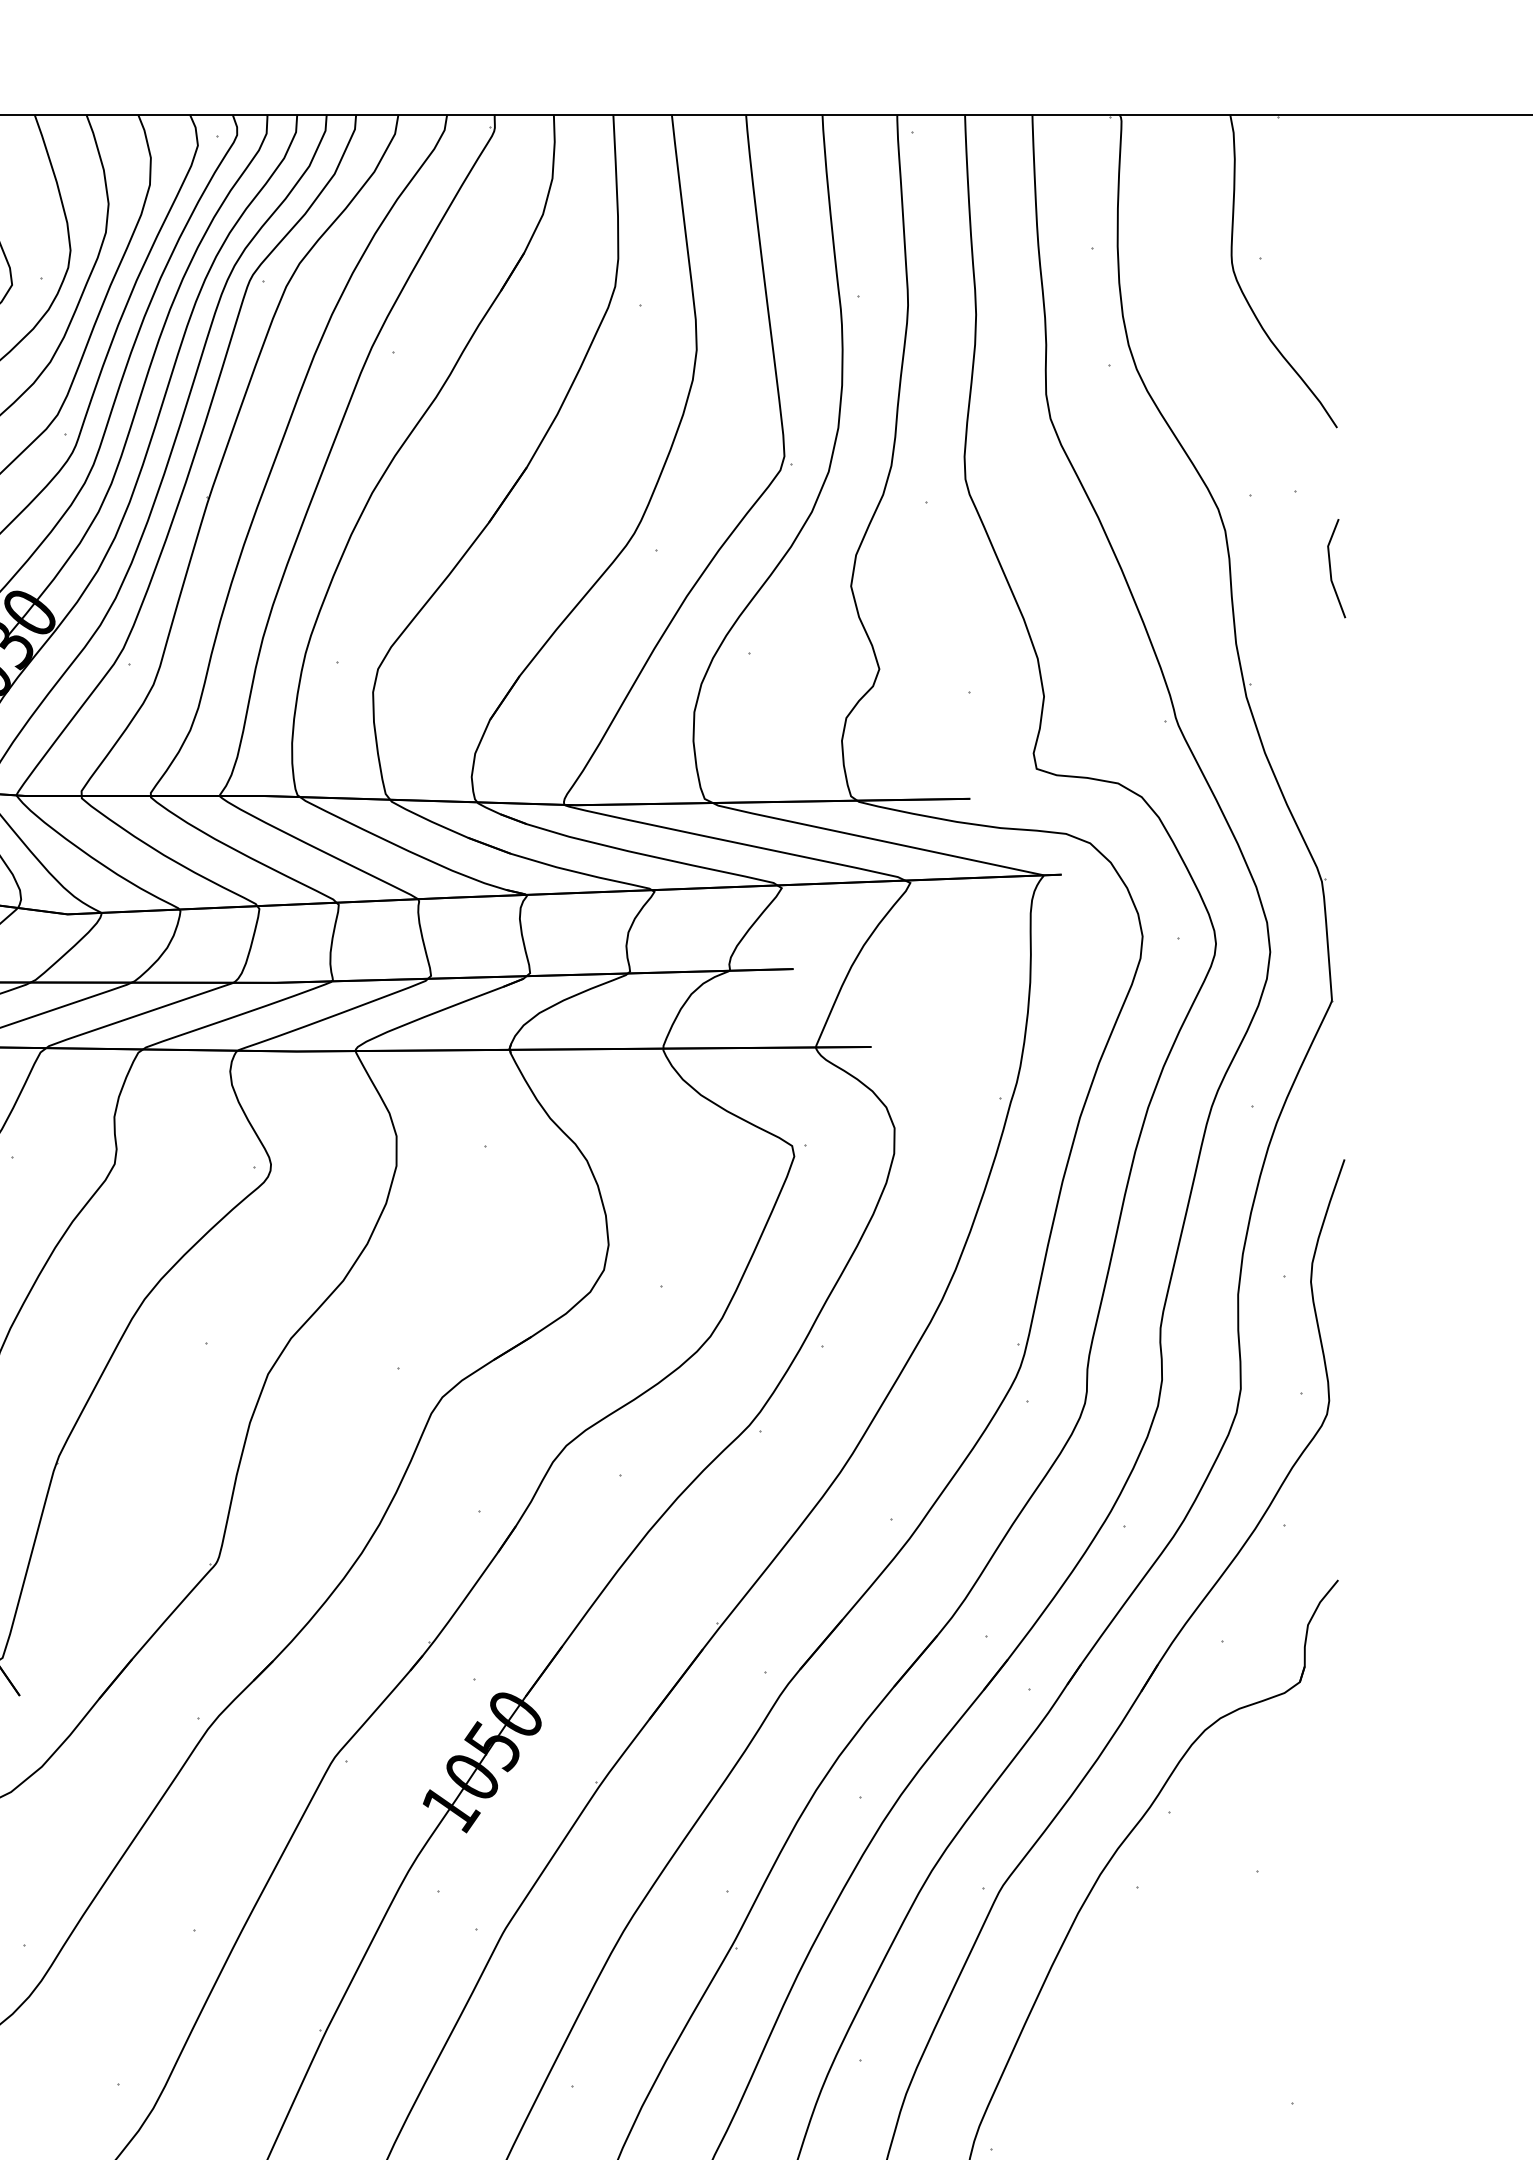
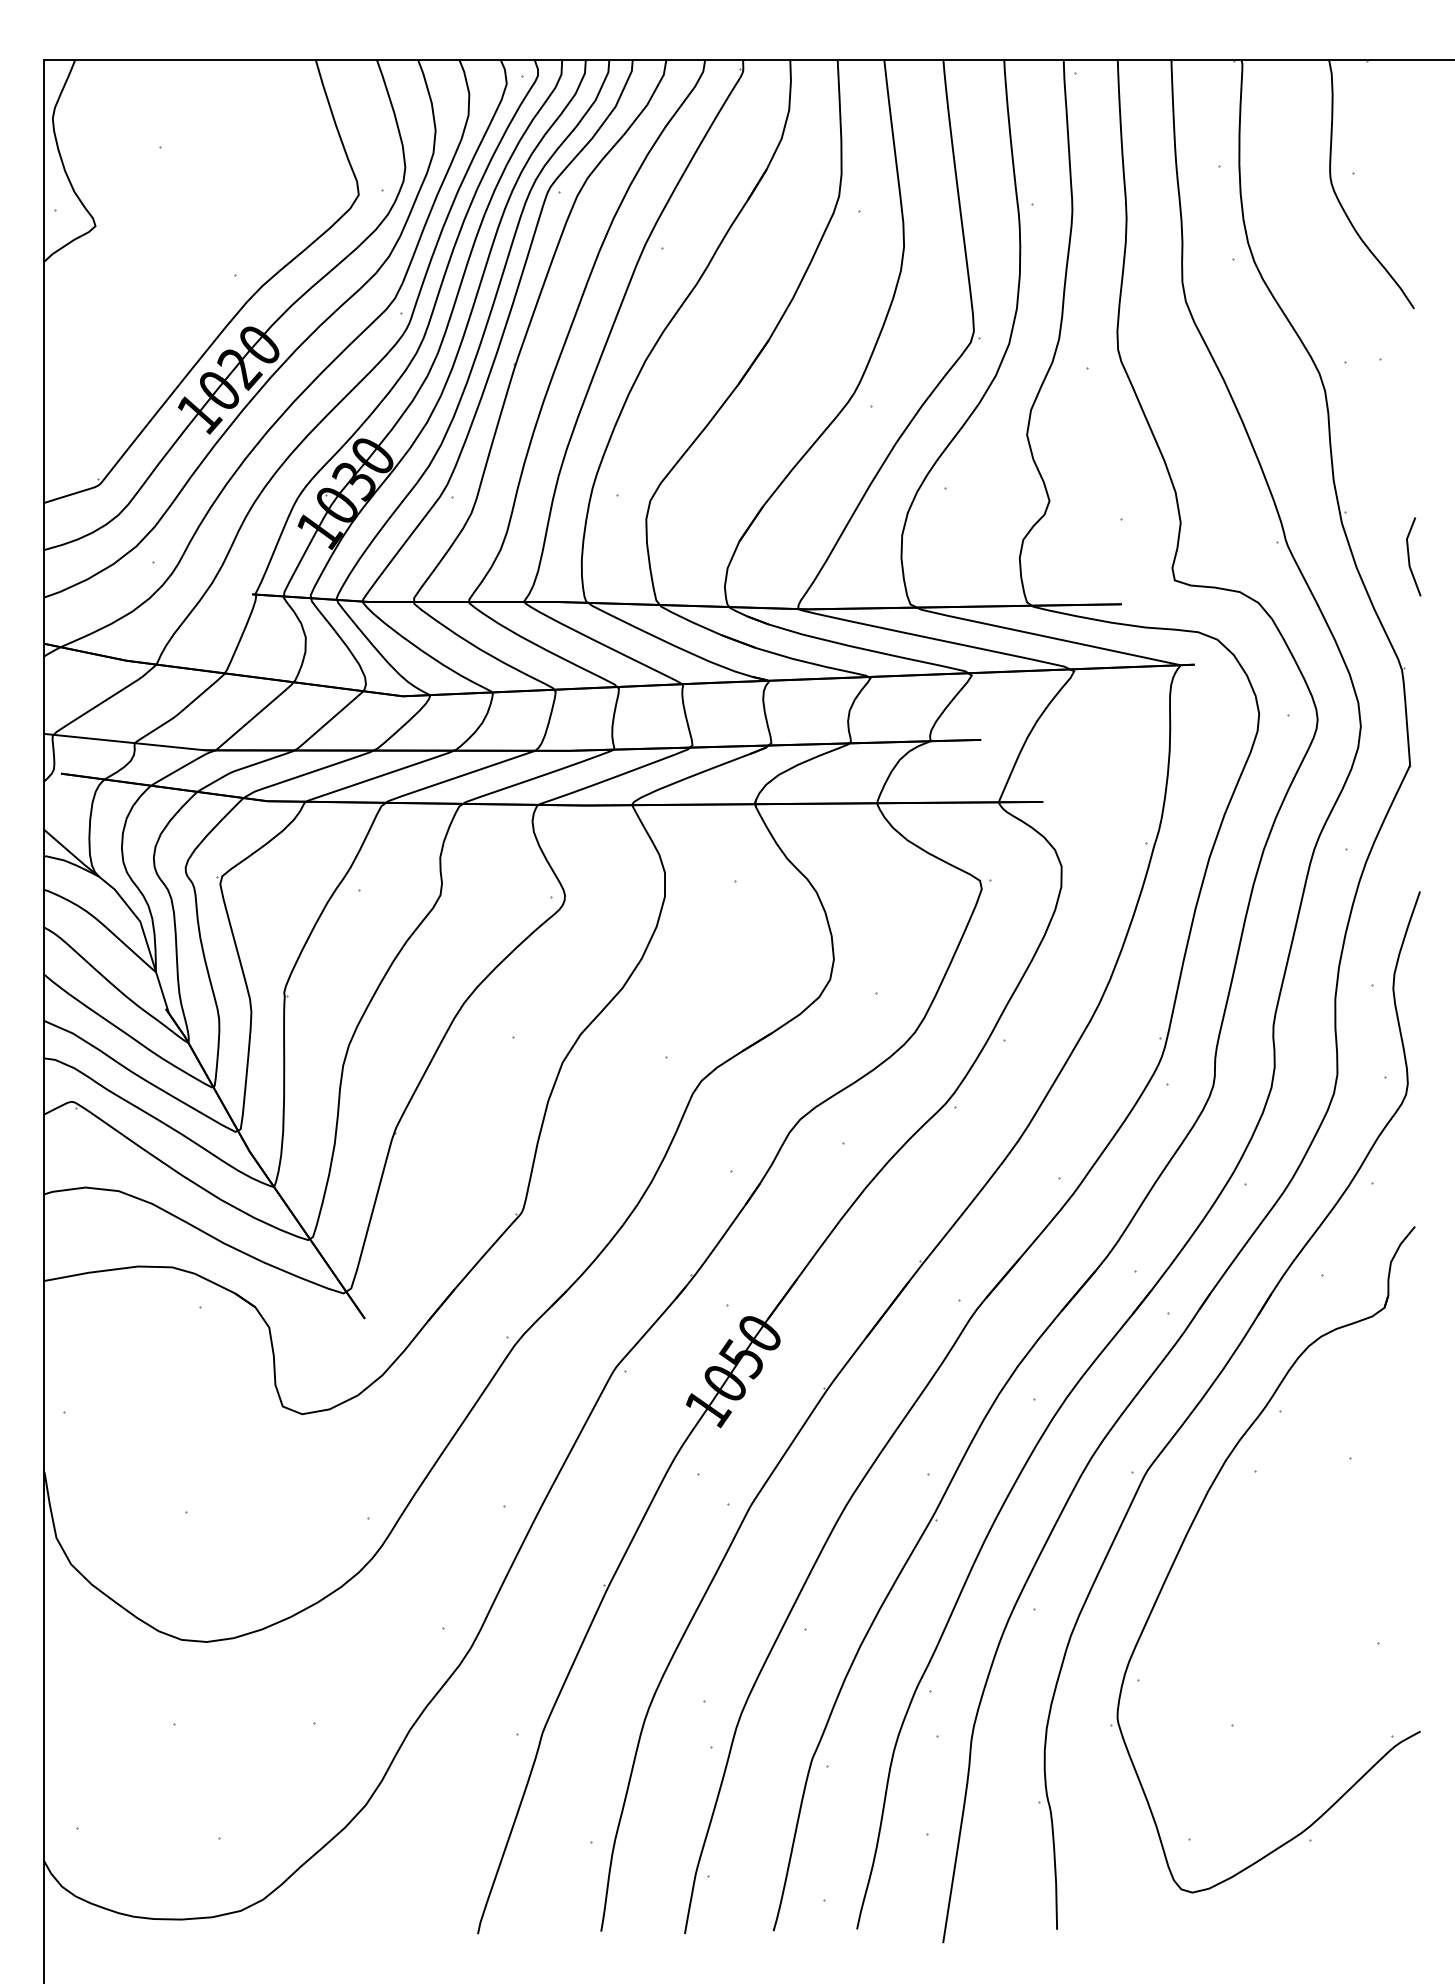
line: (1331, 568) -> (1409, 556), moved

